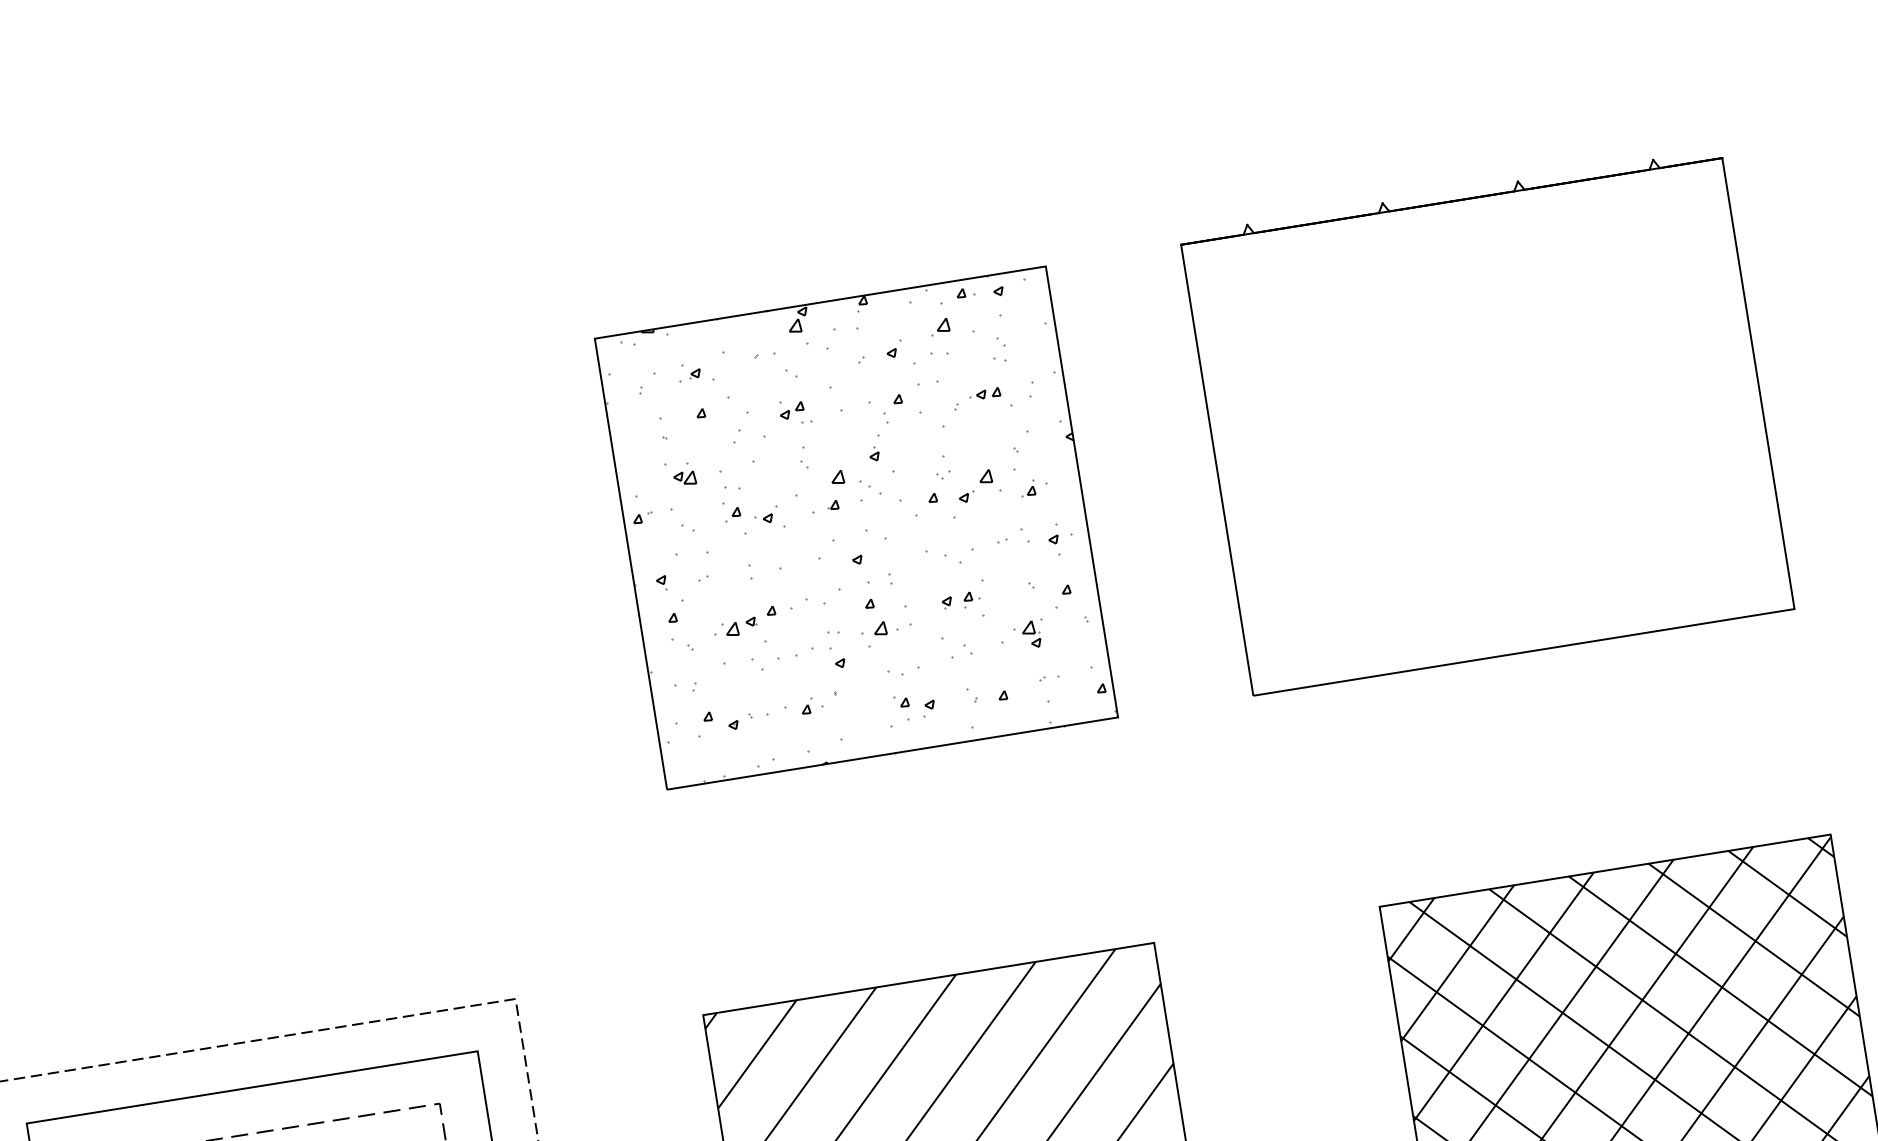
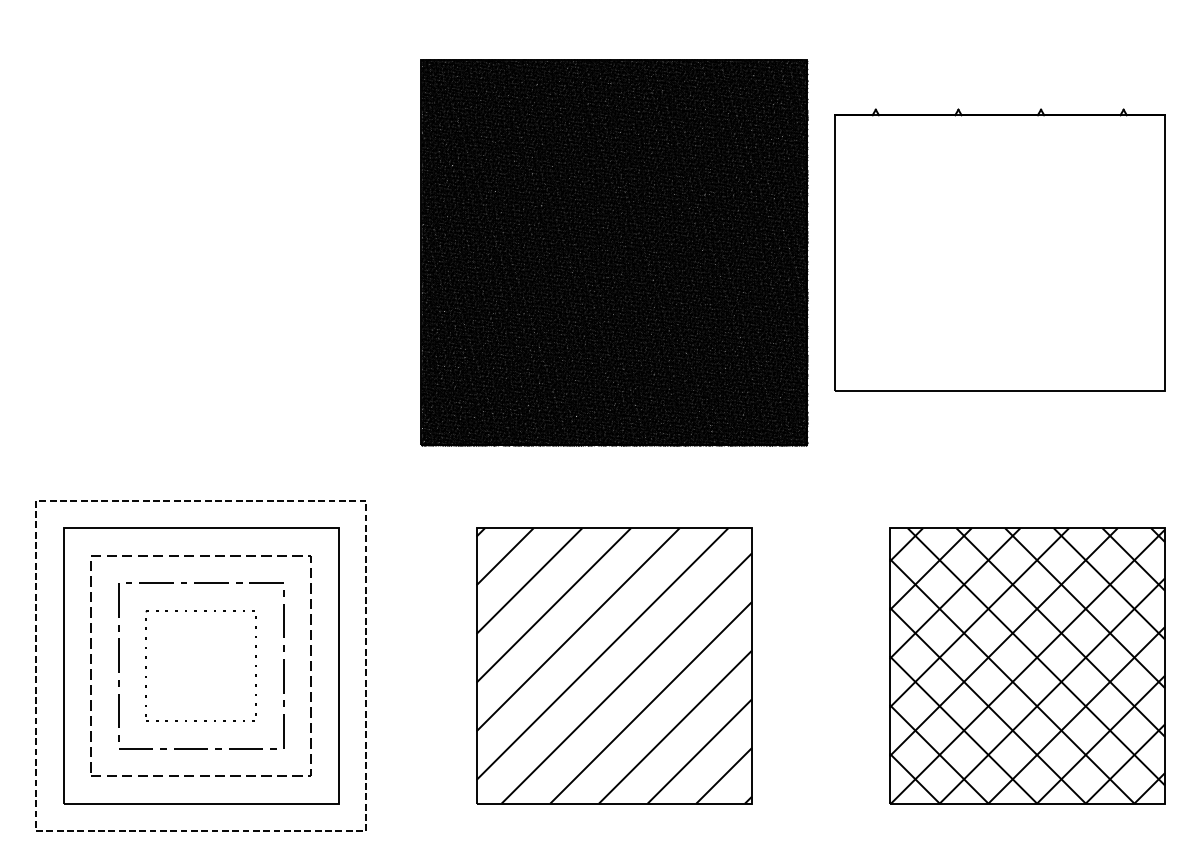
part: (856, 528) -> (614, 253), size x1.4

